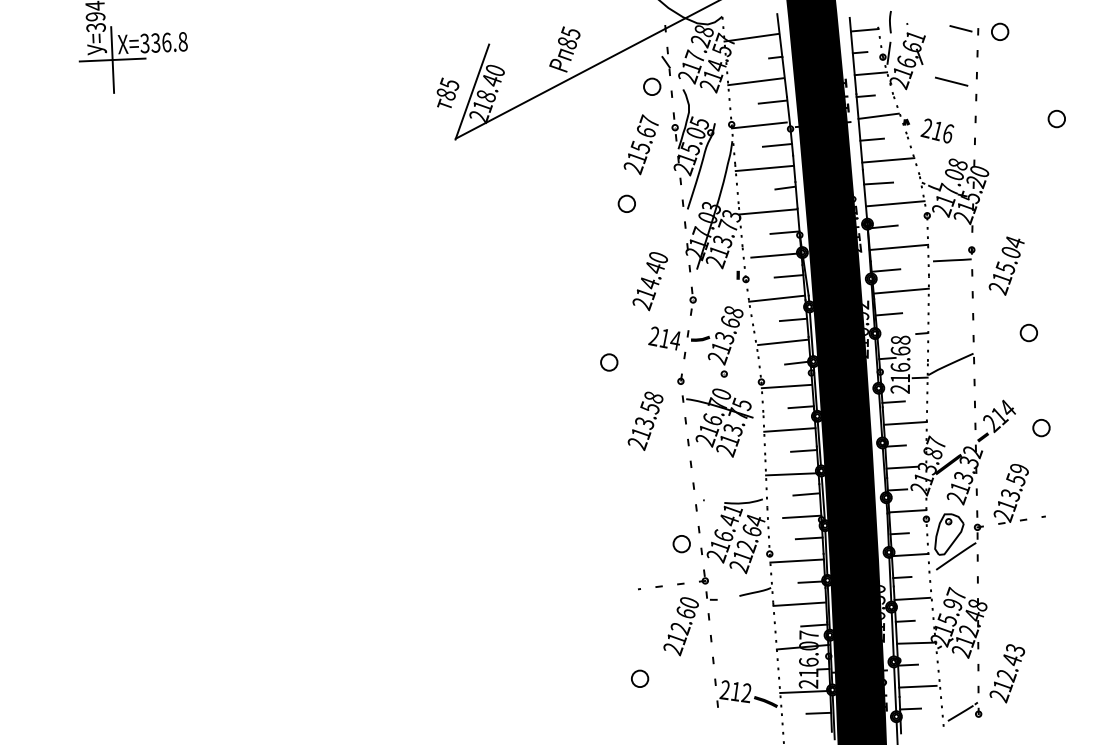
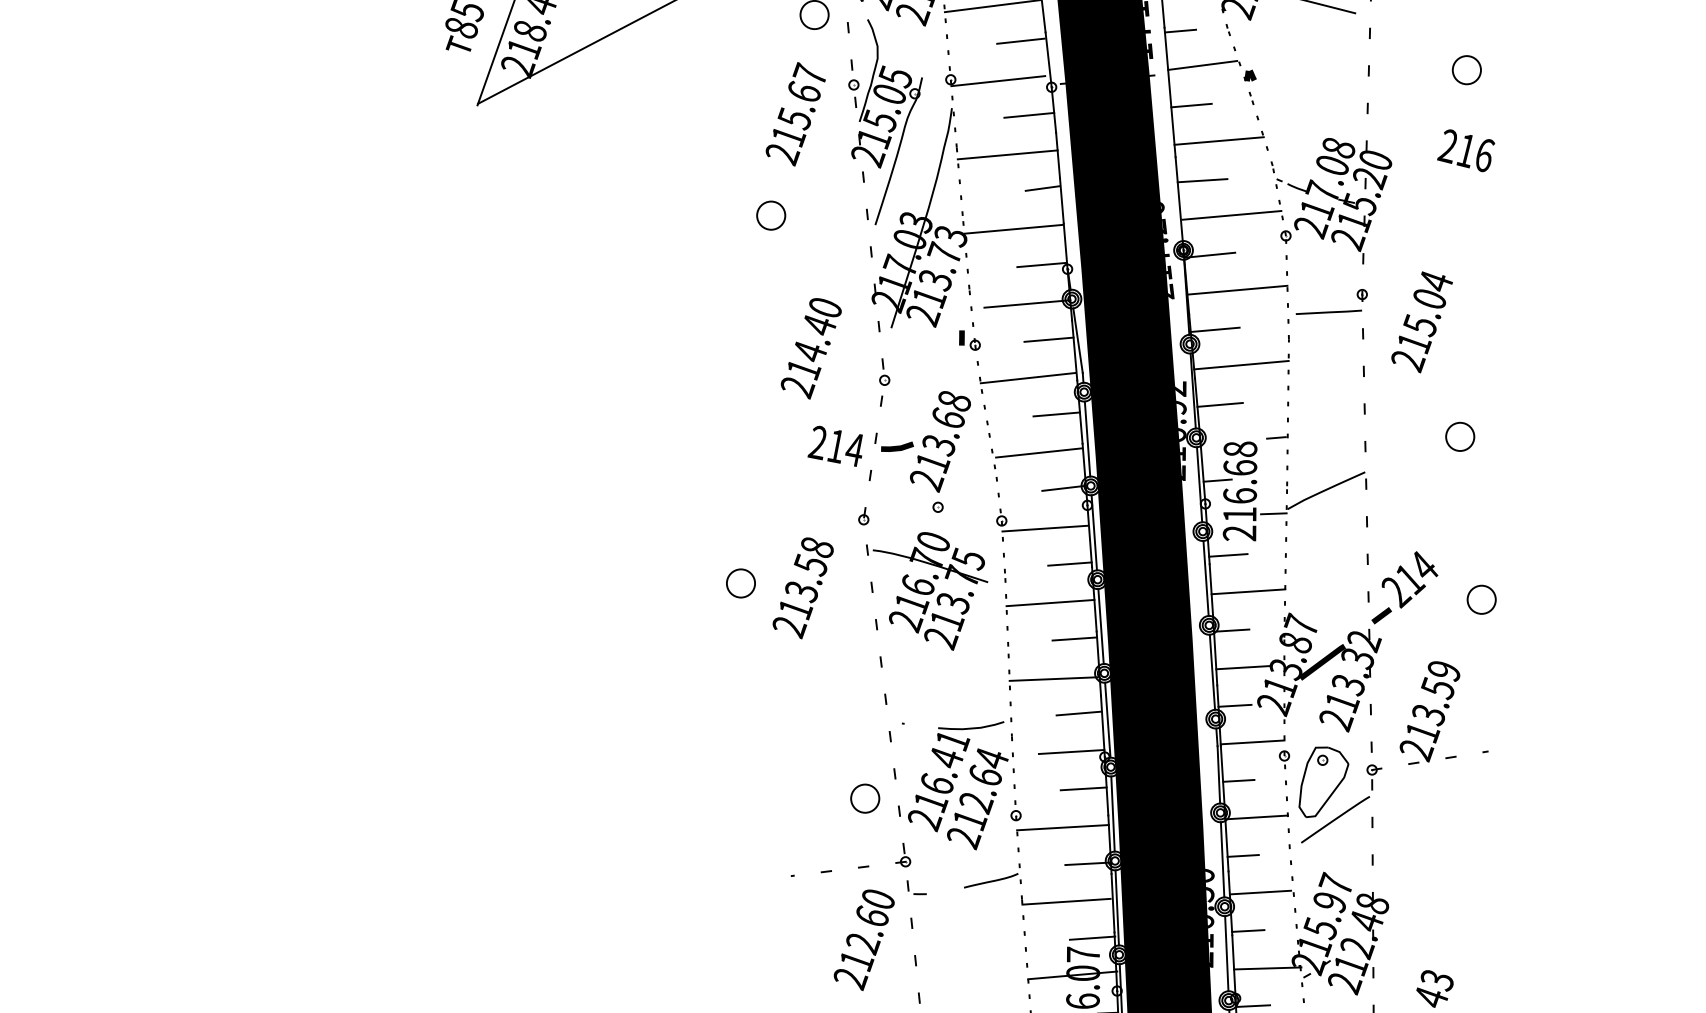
circle: (1056, 118) -> (1466, 69), moved
text: (937, 130) -> (1466, 149), moved
circle: (609, 362) -> (741, 583), moved

